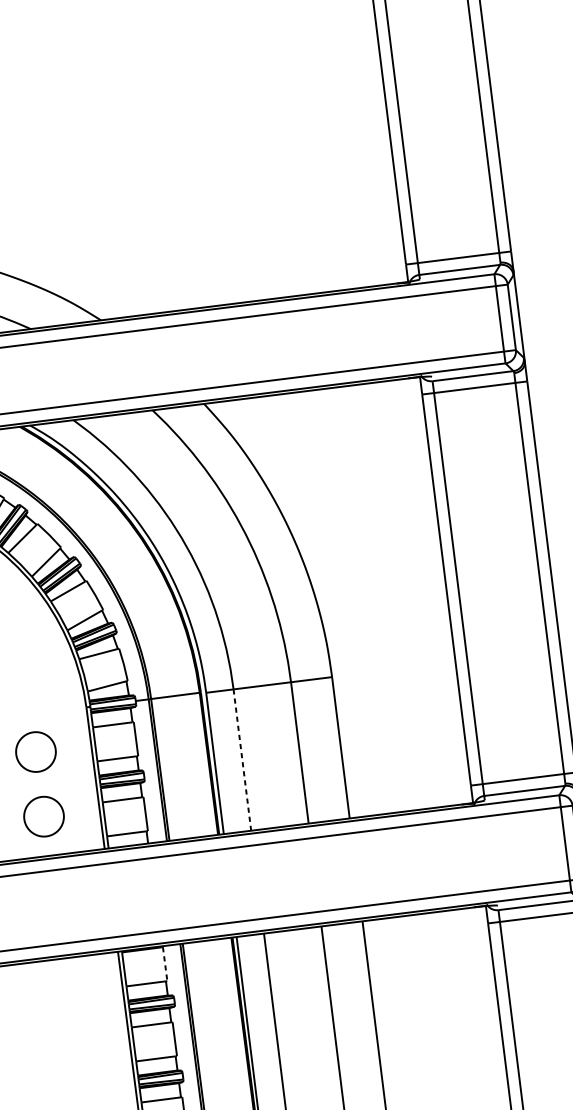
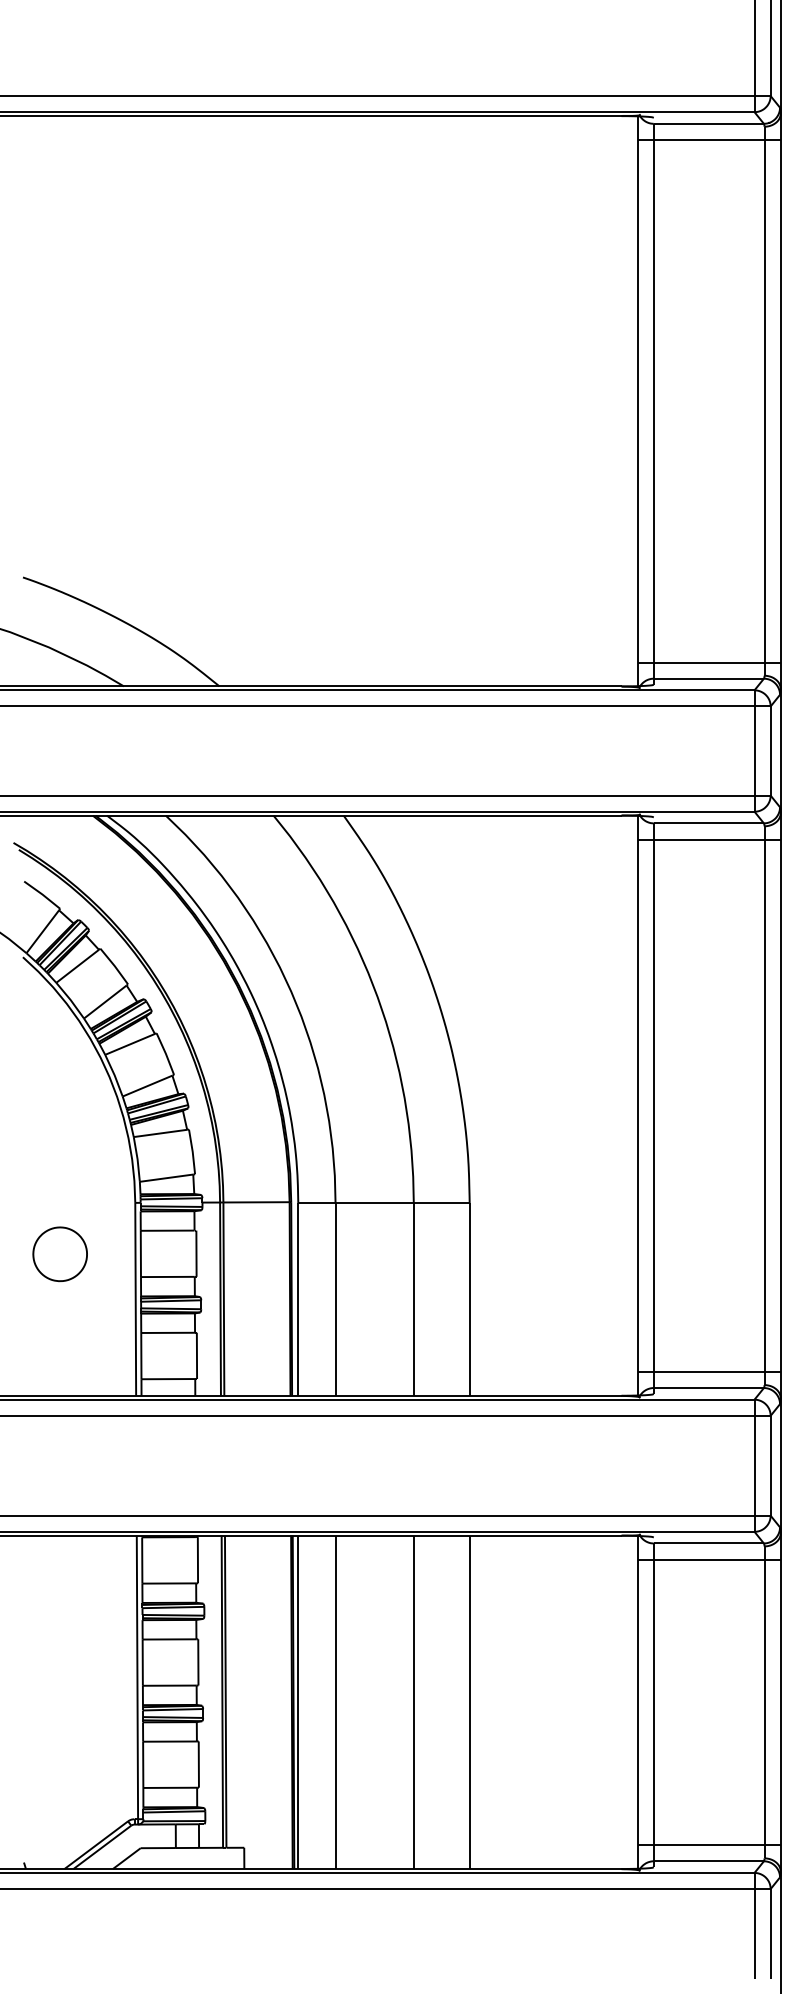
line: (242, 760) -> (335, 1300), dashed -> solid
part: (43, 816) -> (59, 1342), removed
line: (164, 964) -> (197, 1560), dashed -> solid

